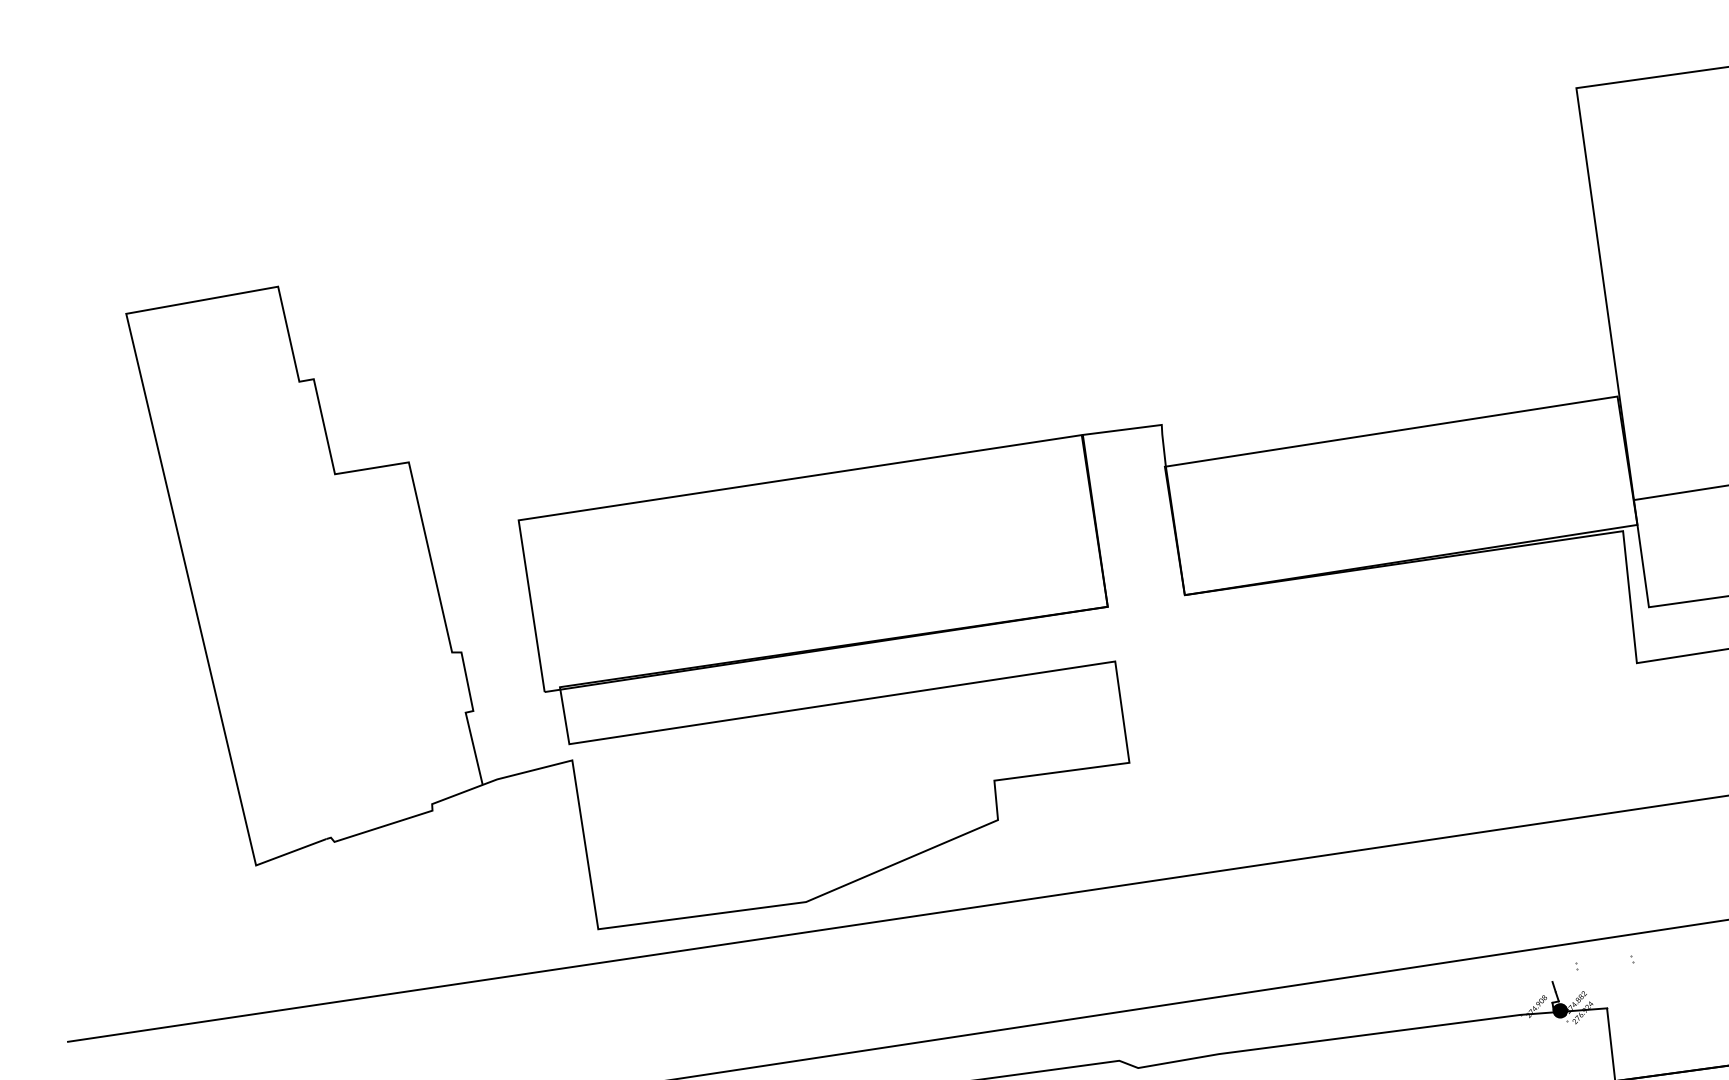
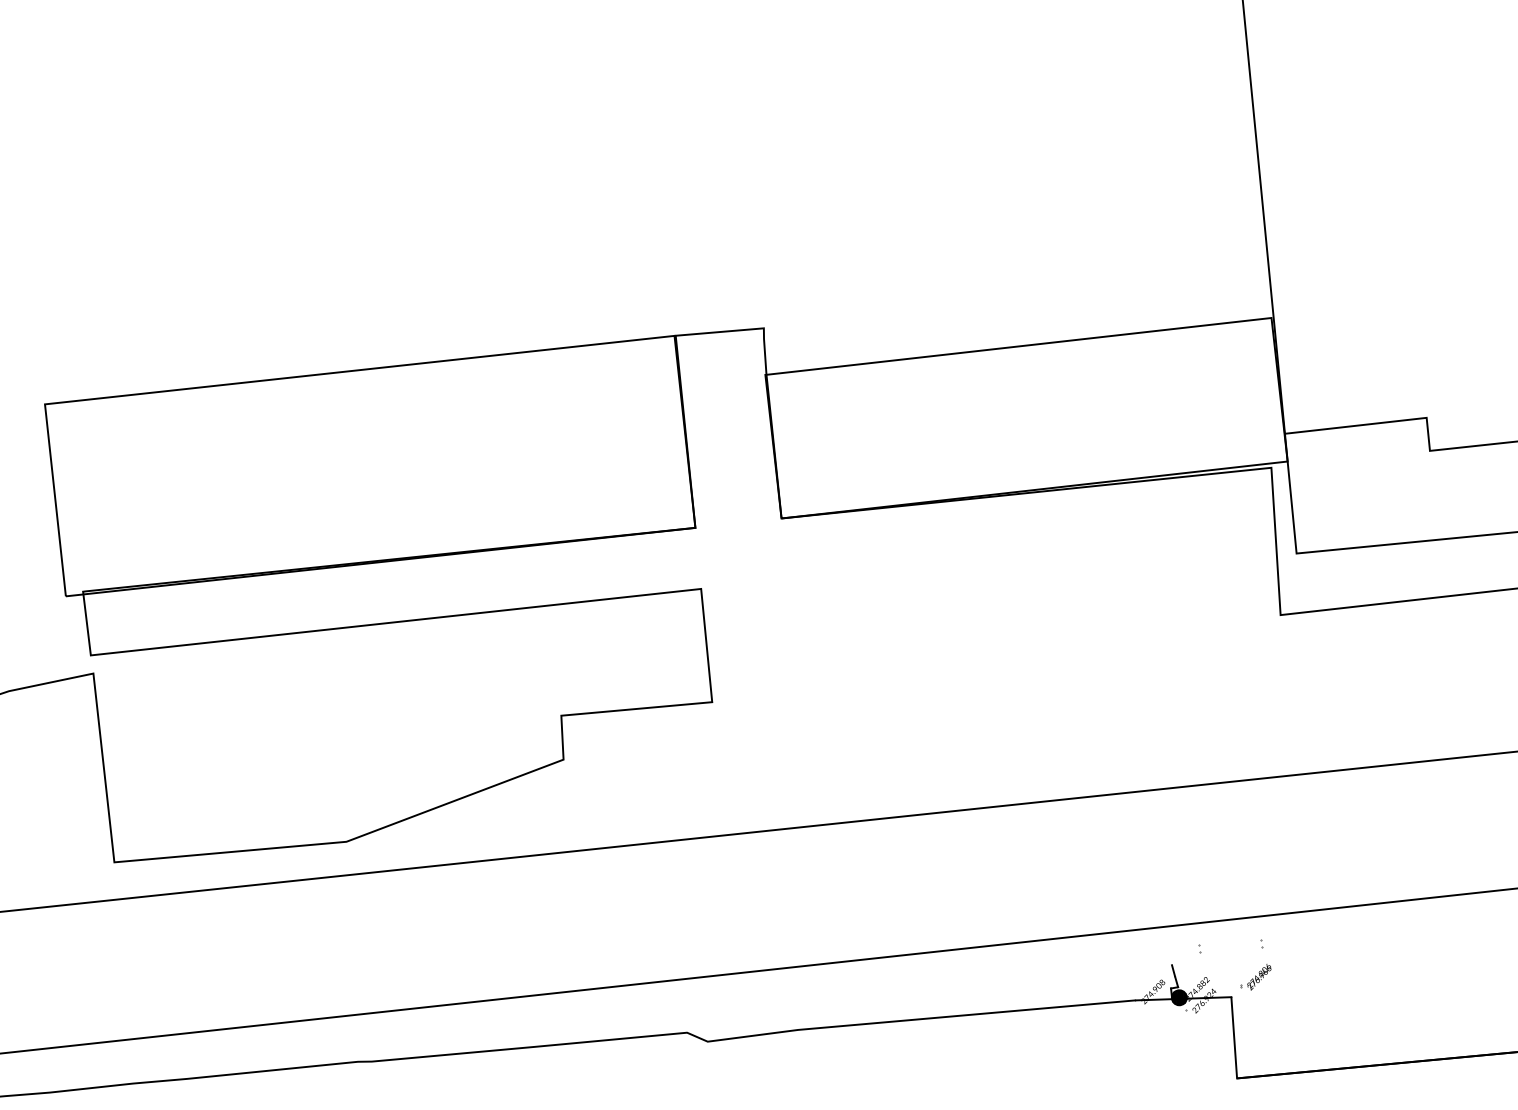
part: (1627, 989) -> (1254, 977), added

